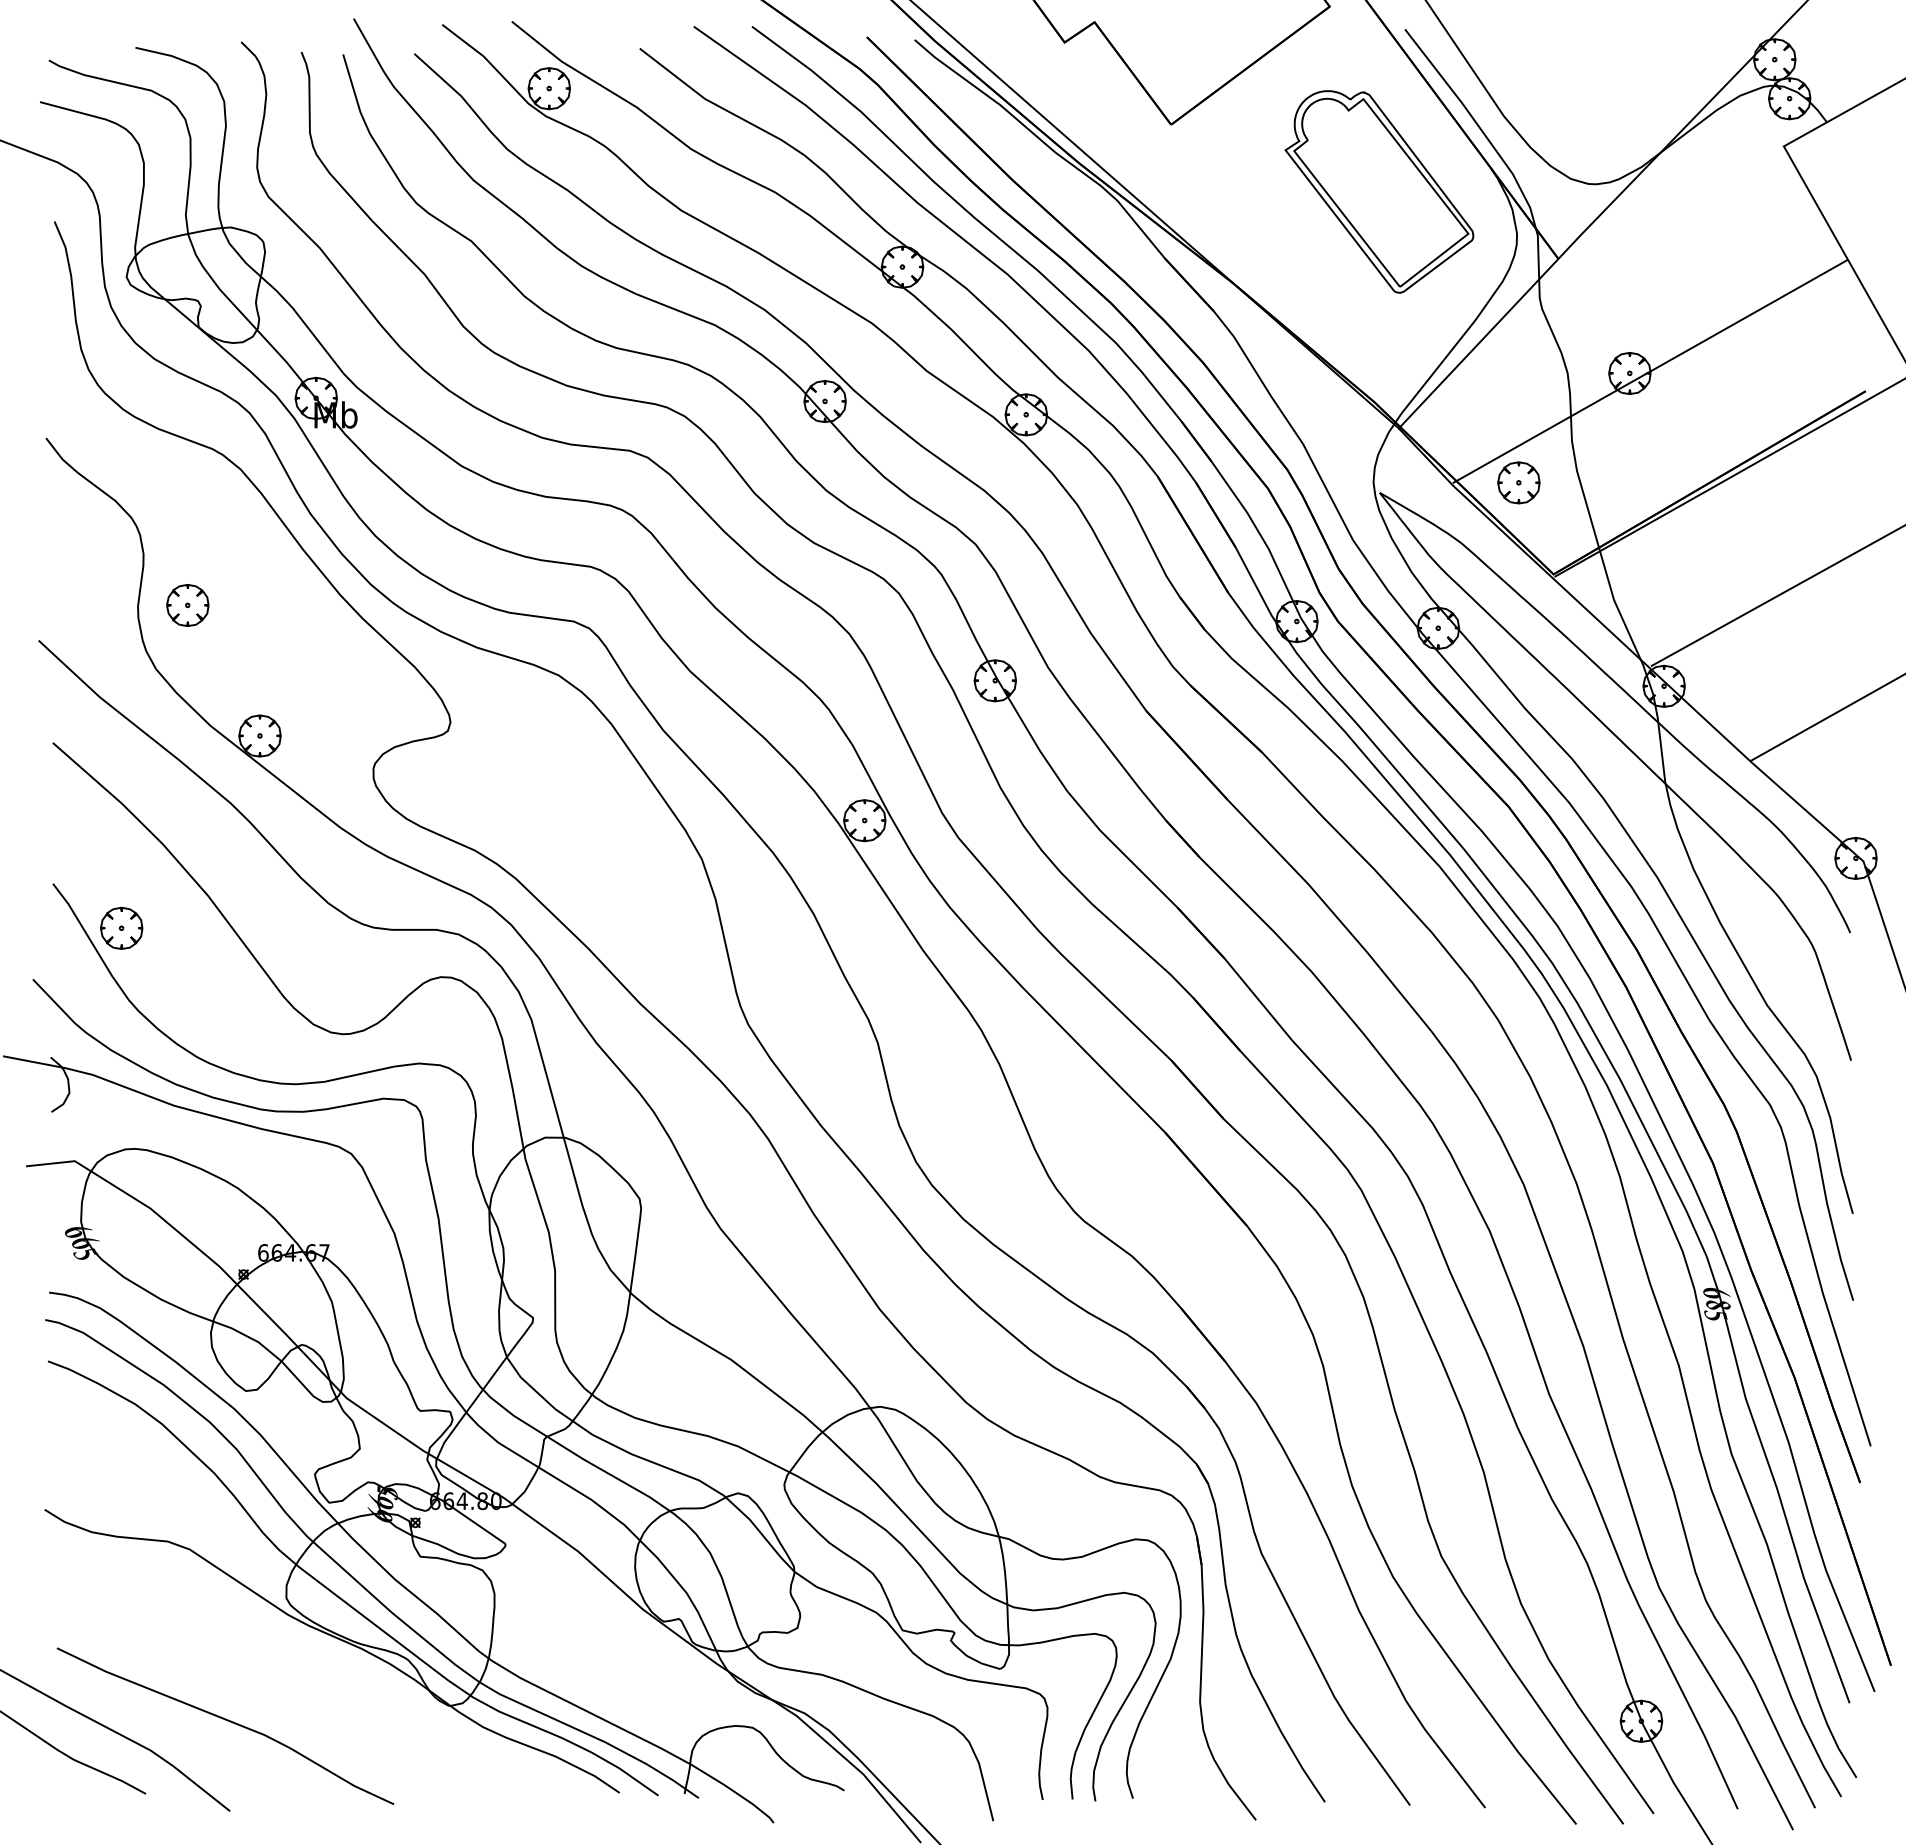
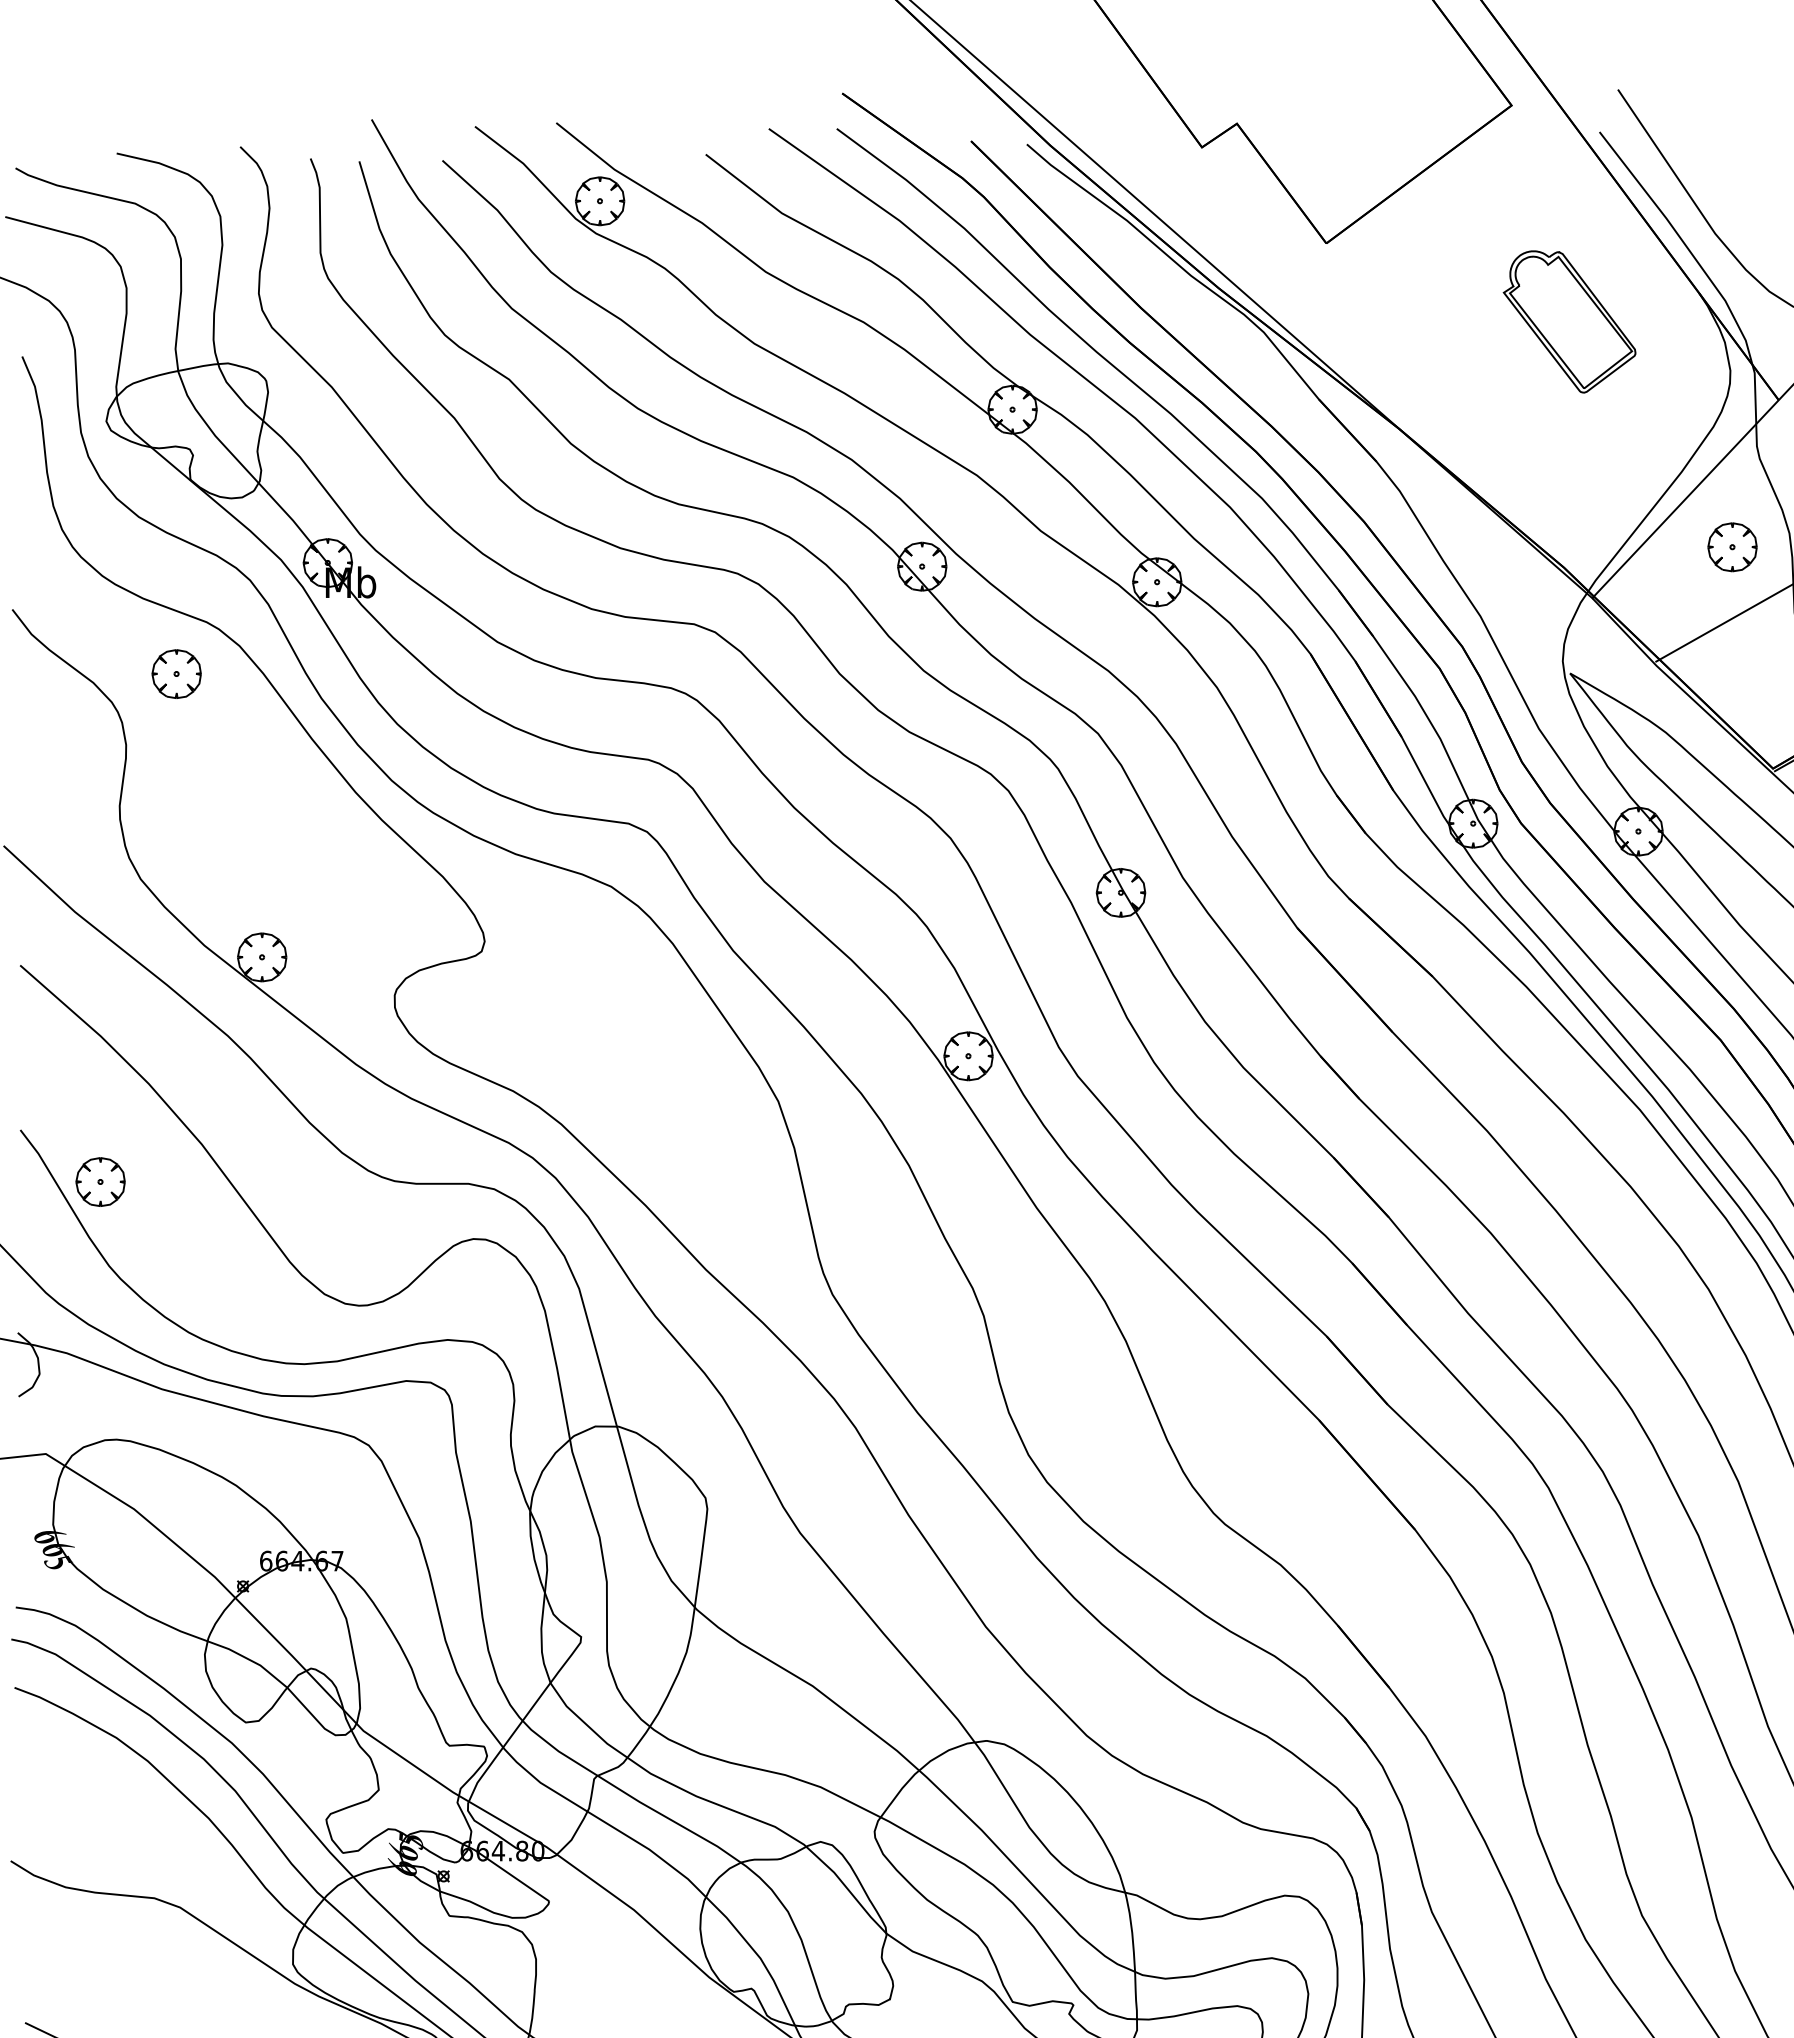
part: (1379, 191) -> (1569, 321), size x0.6
part: (1518, 482) -> (1732, 546), moved
part: (187, 605) -> (176, 674), moved

